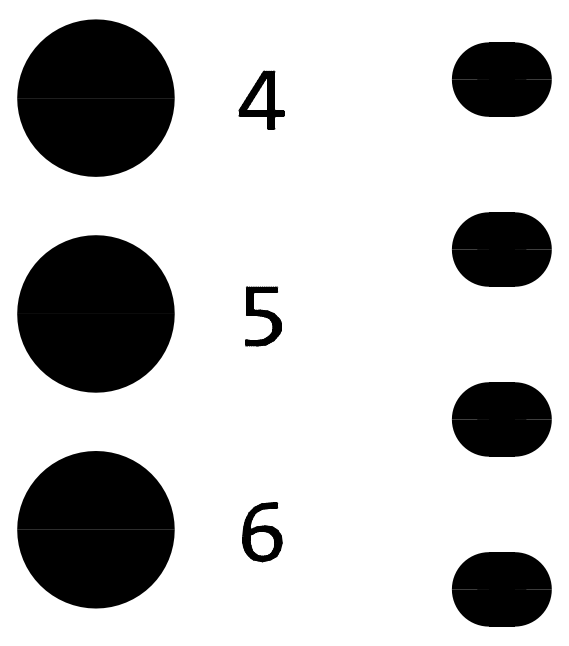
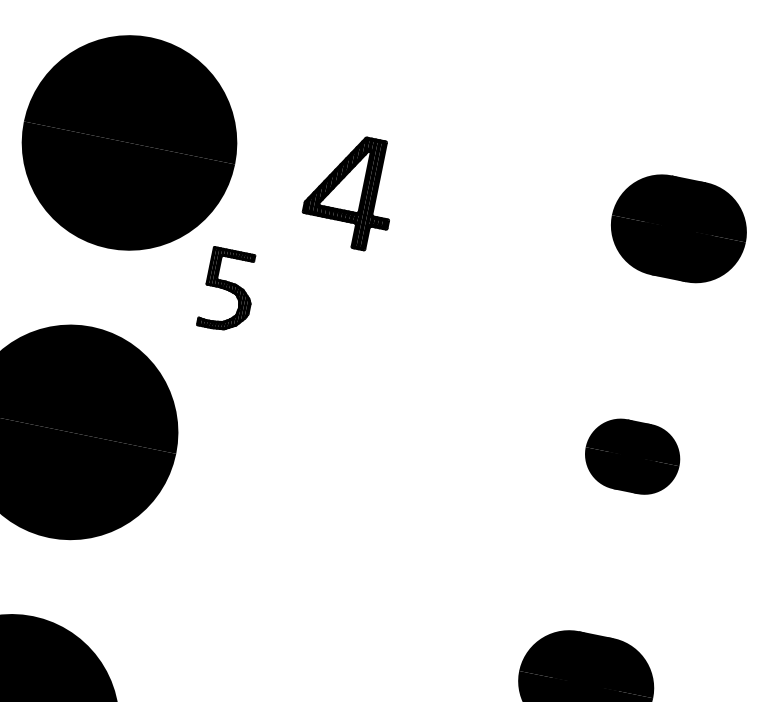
part: (261, 99) -> (351, 189), size x1.4
part: (501, 249) -> (632, 456), size x0.7
part: (263, 316) -> (228, 290), moved

